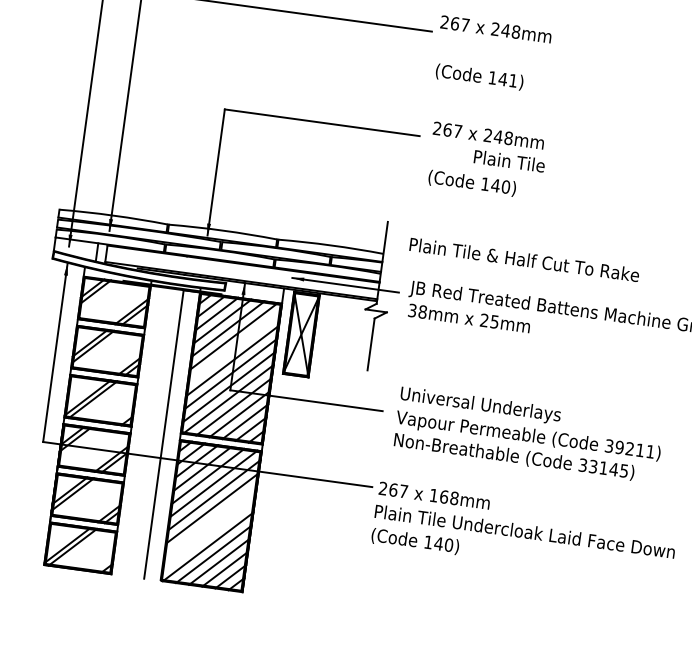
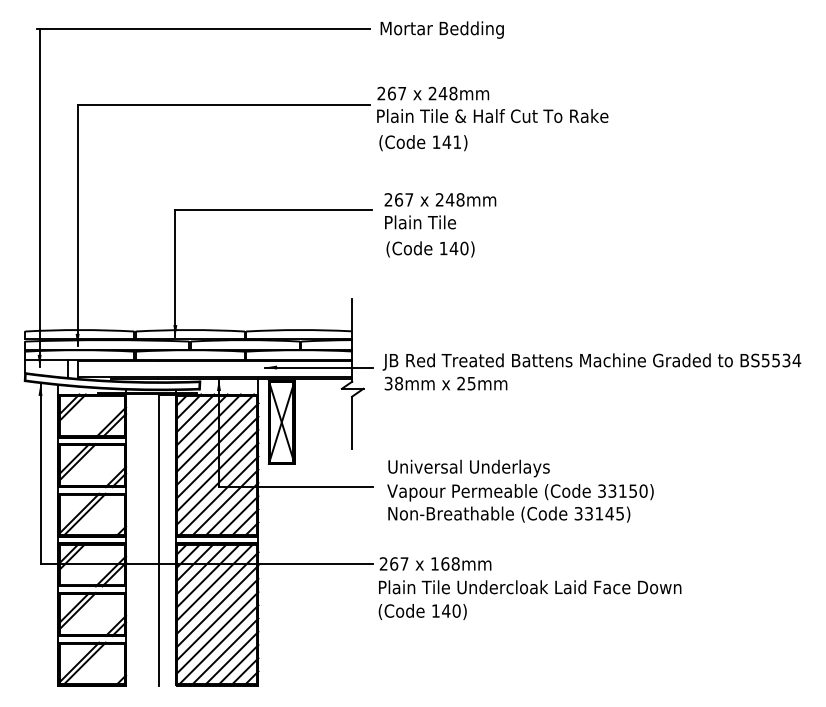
text: (509, 161) -> (420, 222), moved
text: (524, 259) -> (492, 115), moved
line: (234, 347) -> (217, 444), added
text: (634, 448) -> (627, 490), 39211) -> 33150)
line: (210, 521) -> (217, 619), added
line: (209, 534) -> (217, 633), added

